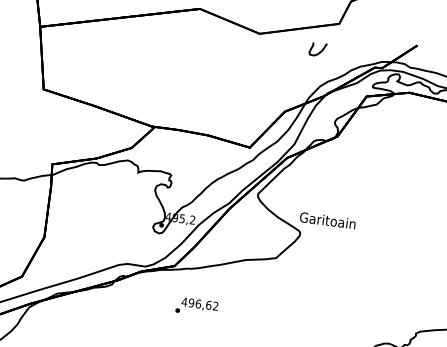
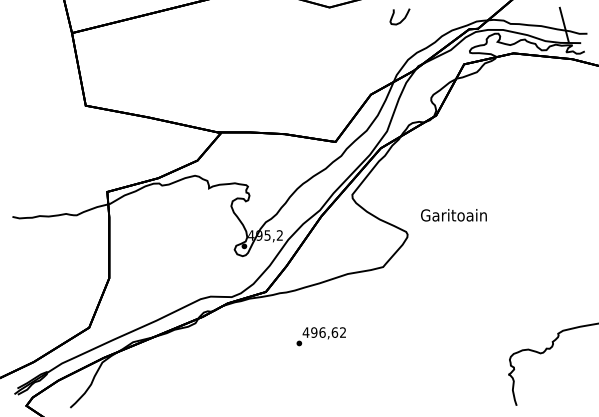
text: (327, 220) -> (453, 215), moved
text: (196, 307) -> (320, 336), moved

